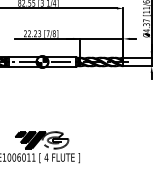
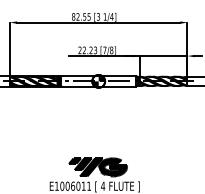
fill: (55, 140) -> (112, 167), added

